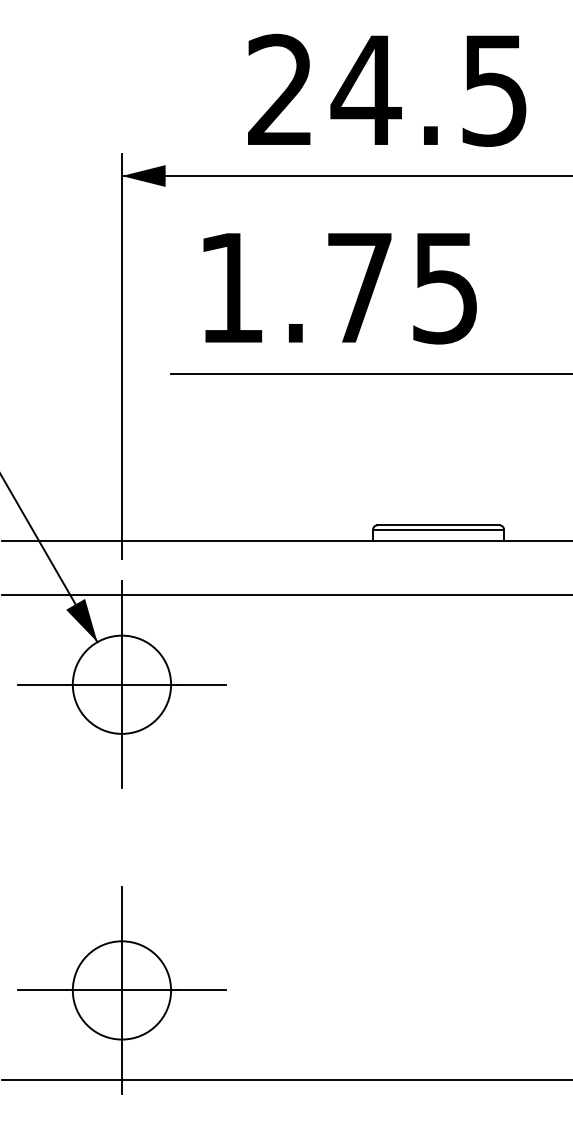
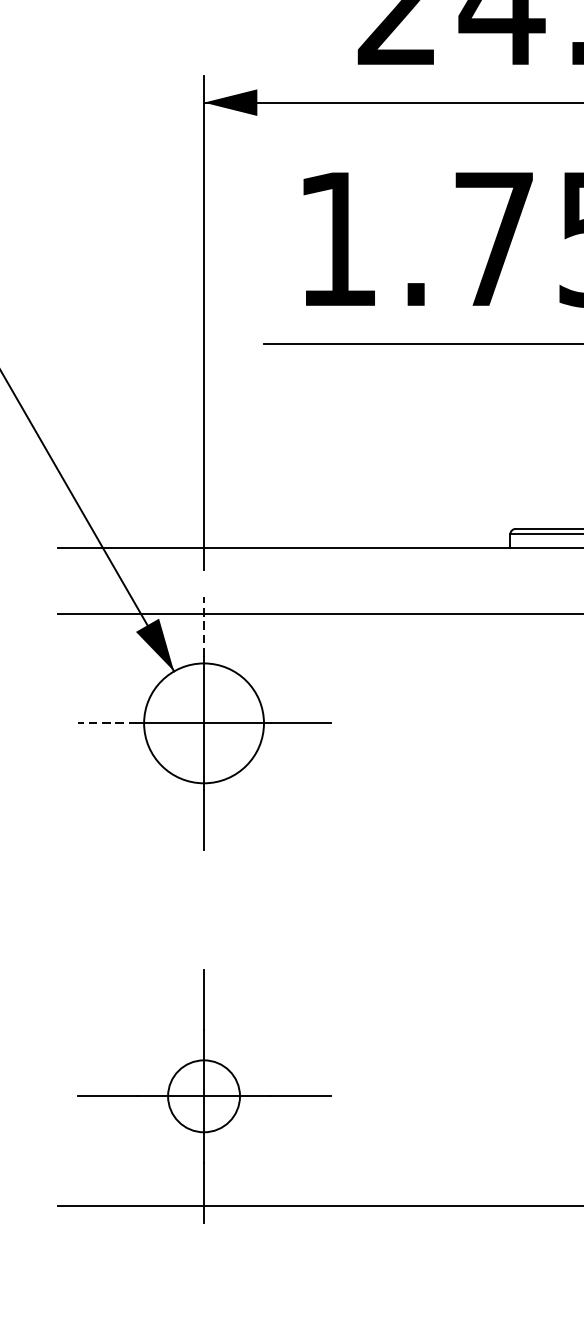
line: (121, 605) -> (203, 626), solid -> dashed
line: (42, 684) -> (107, 723), solid -> dashed
circle: (121, 990) -> (203, 1096), size x0.6

